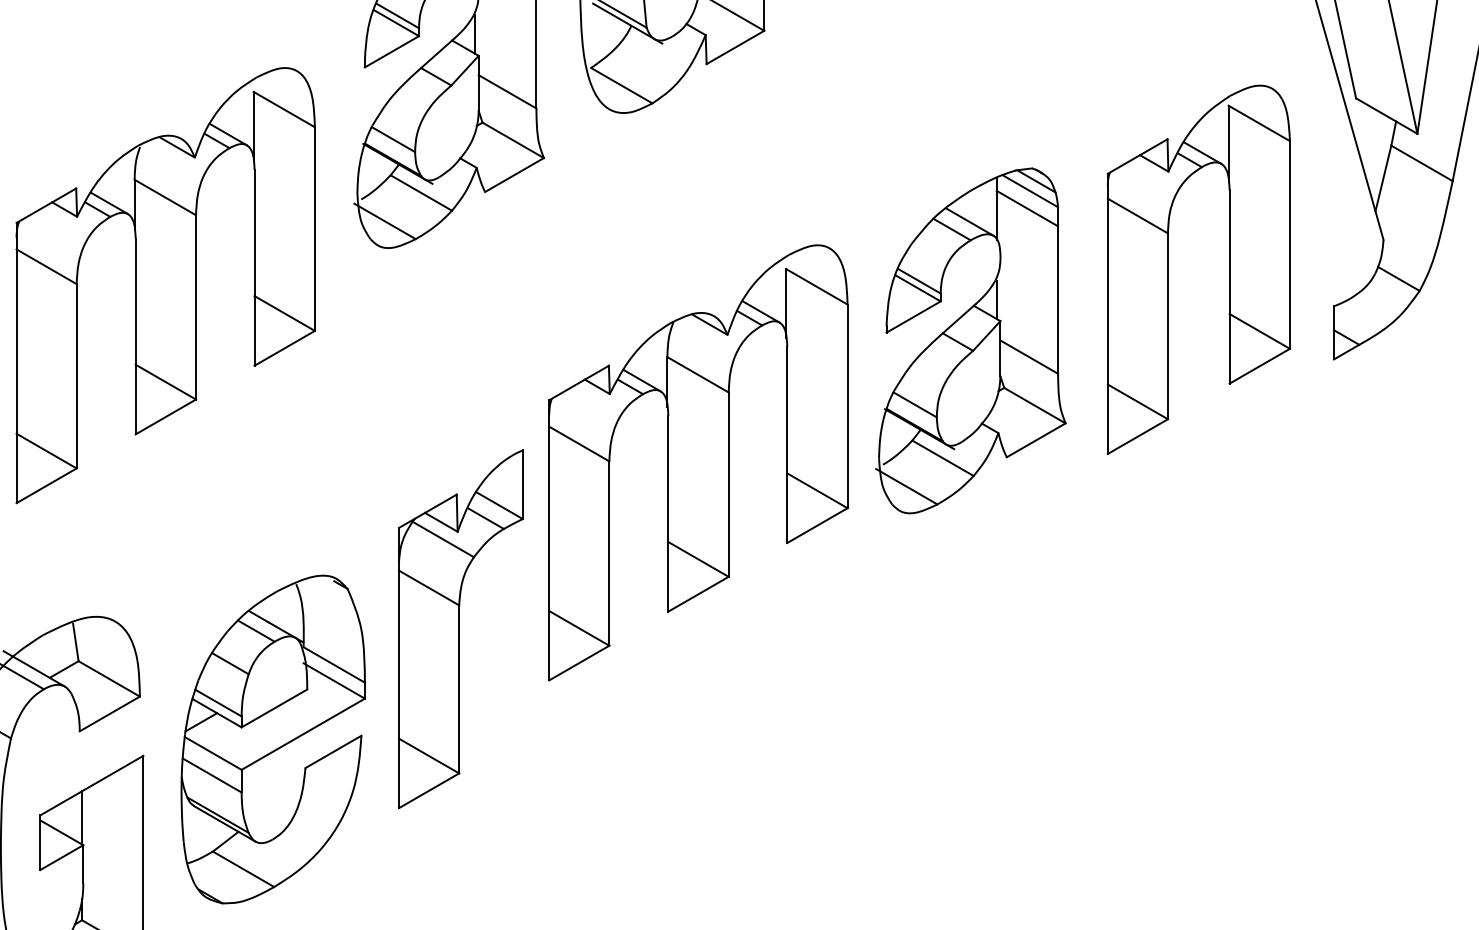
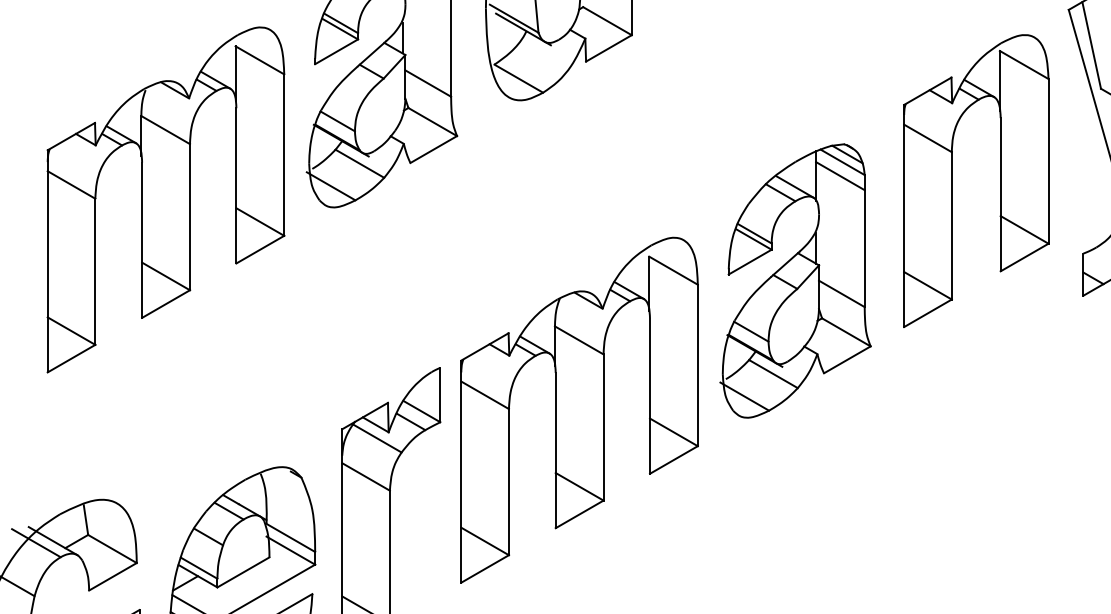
part: (1168, 269) -> (952, 180), moved
part: (165, 285) -> (165, 199), moved
part: (698, 462) -> (579, 409), moved

